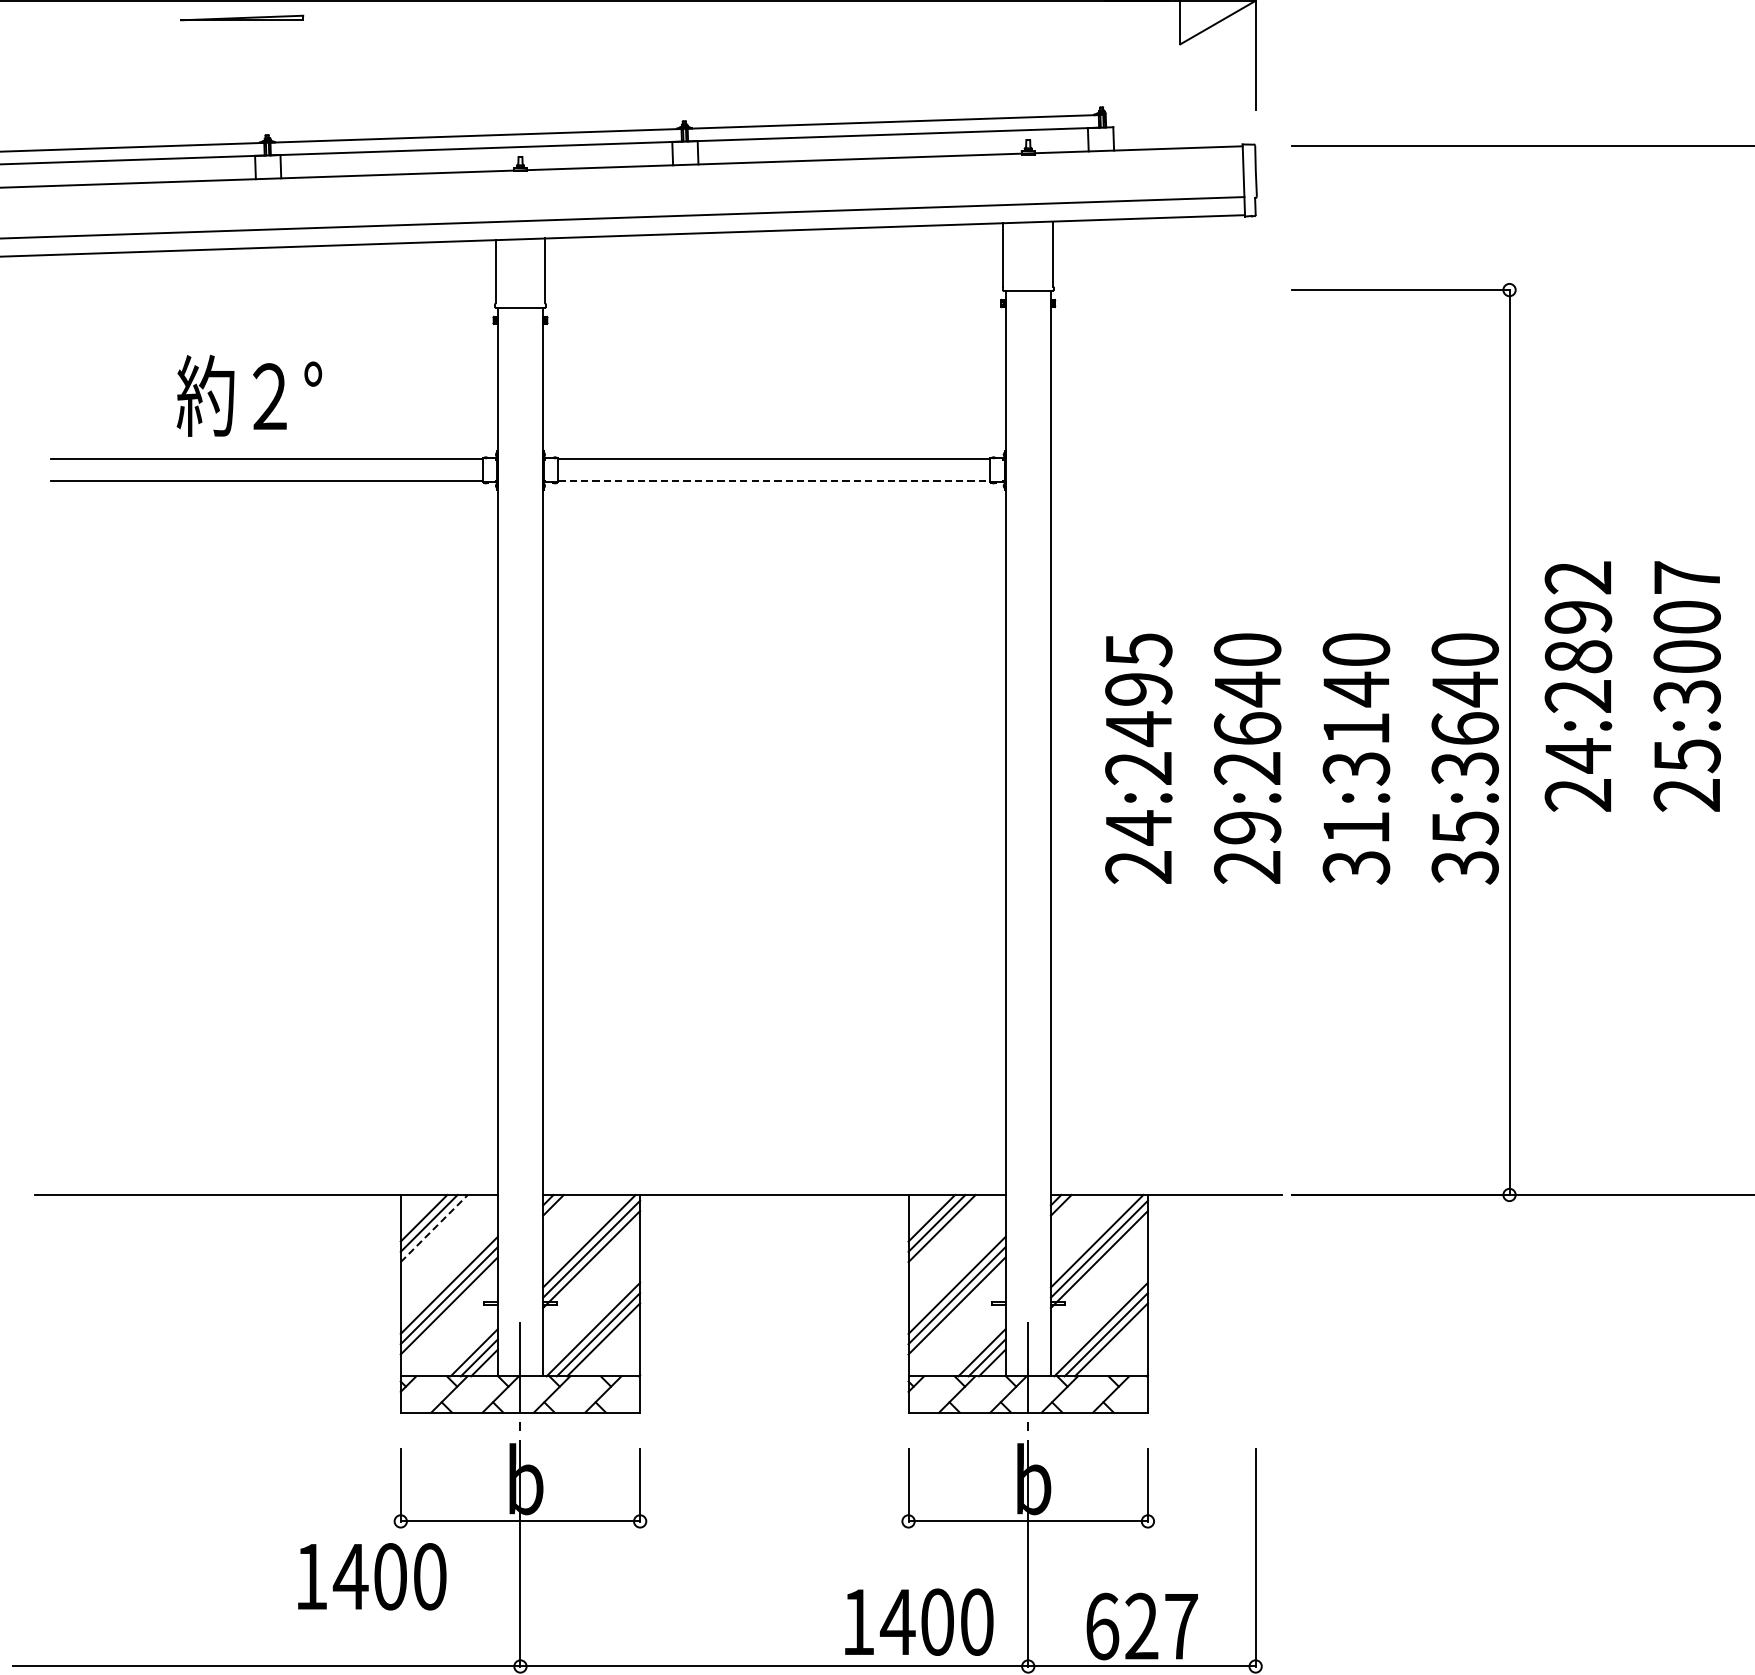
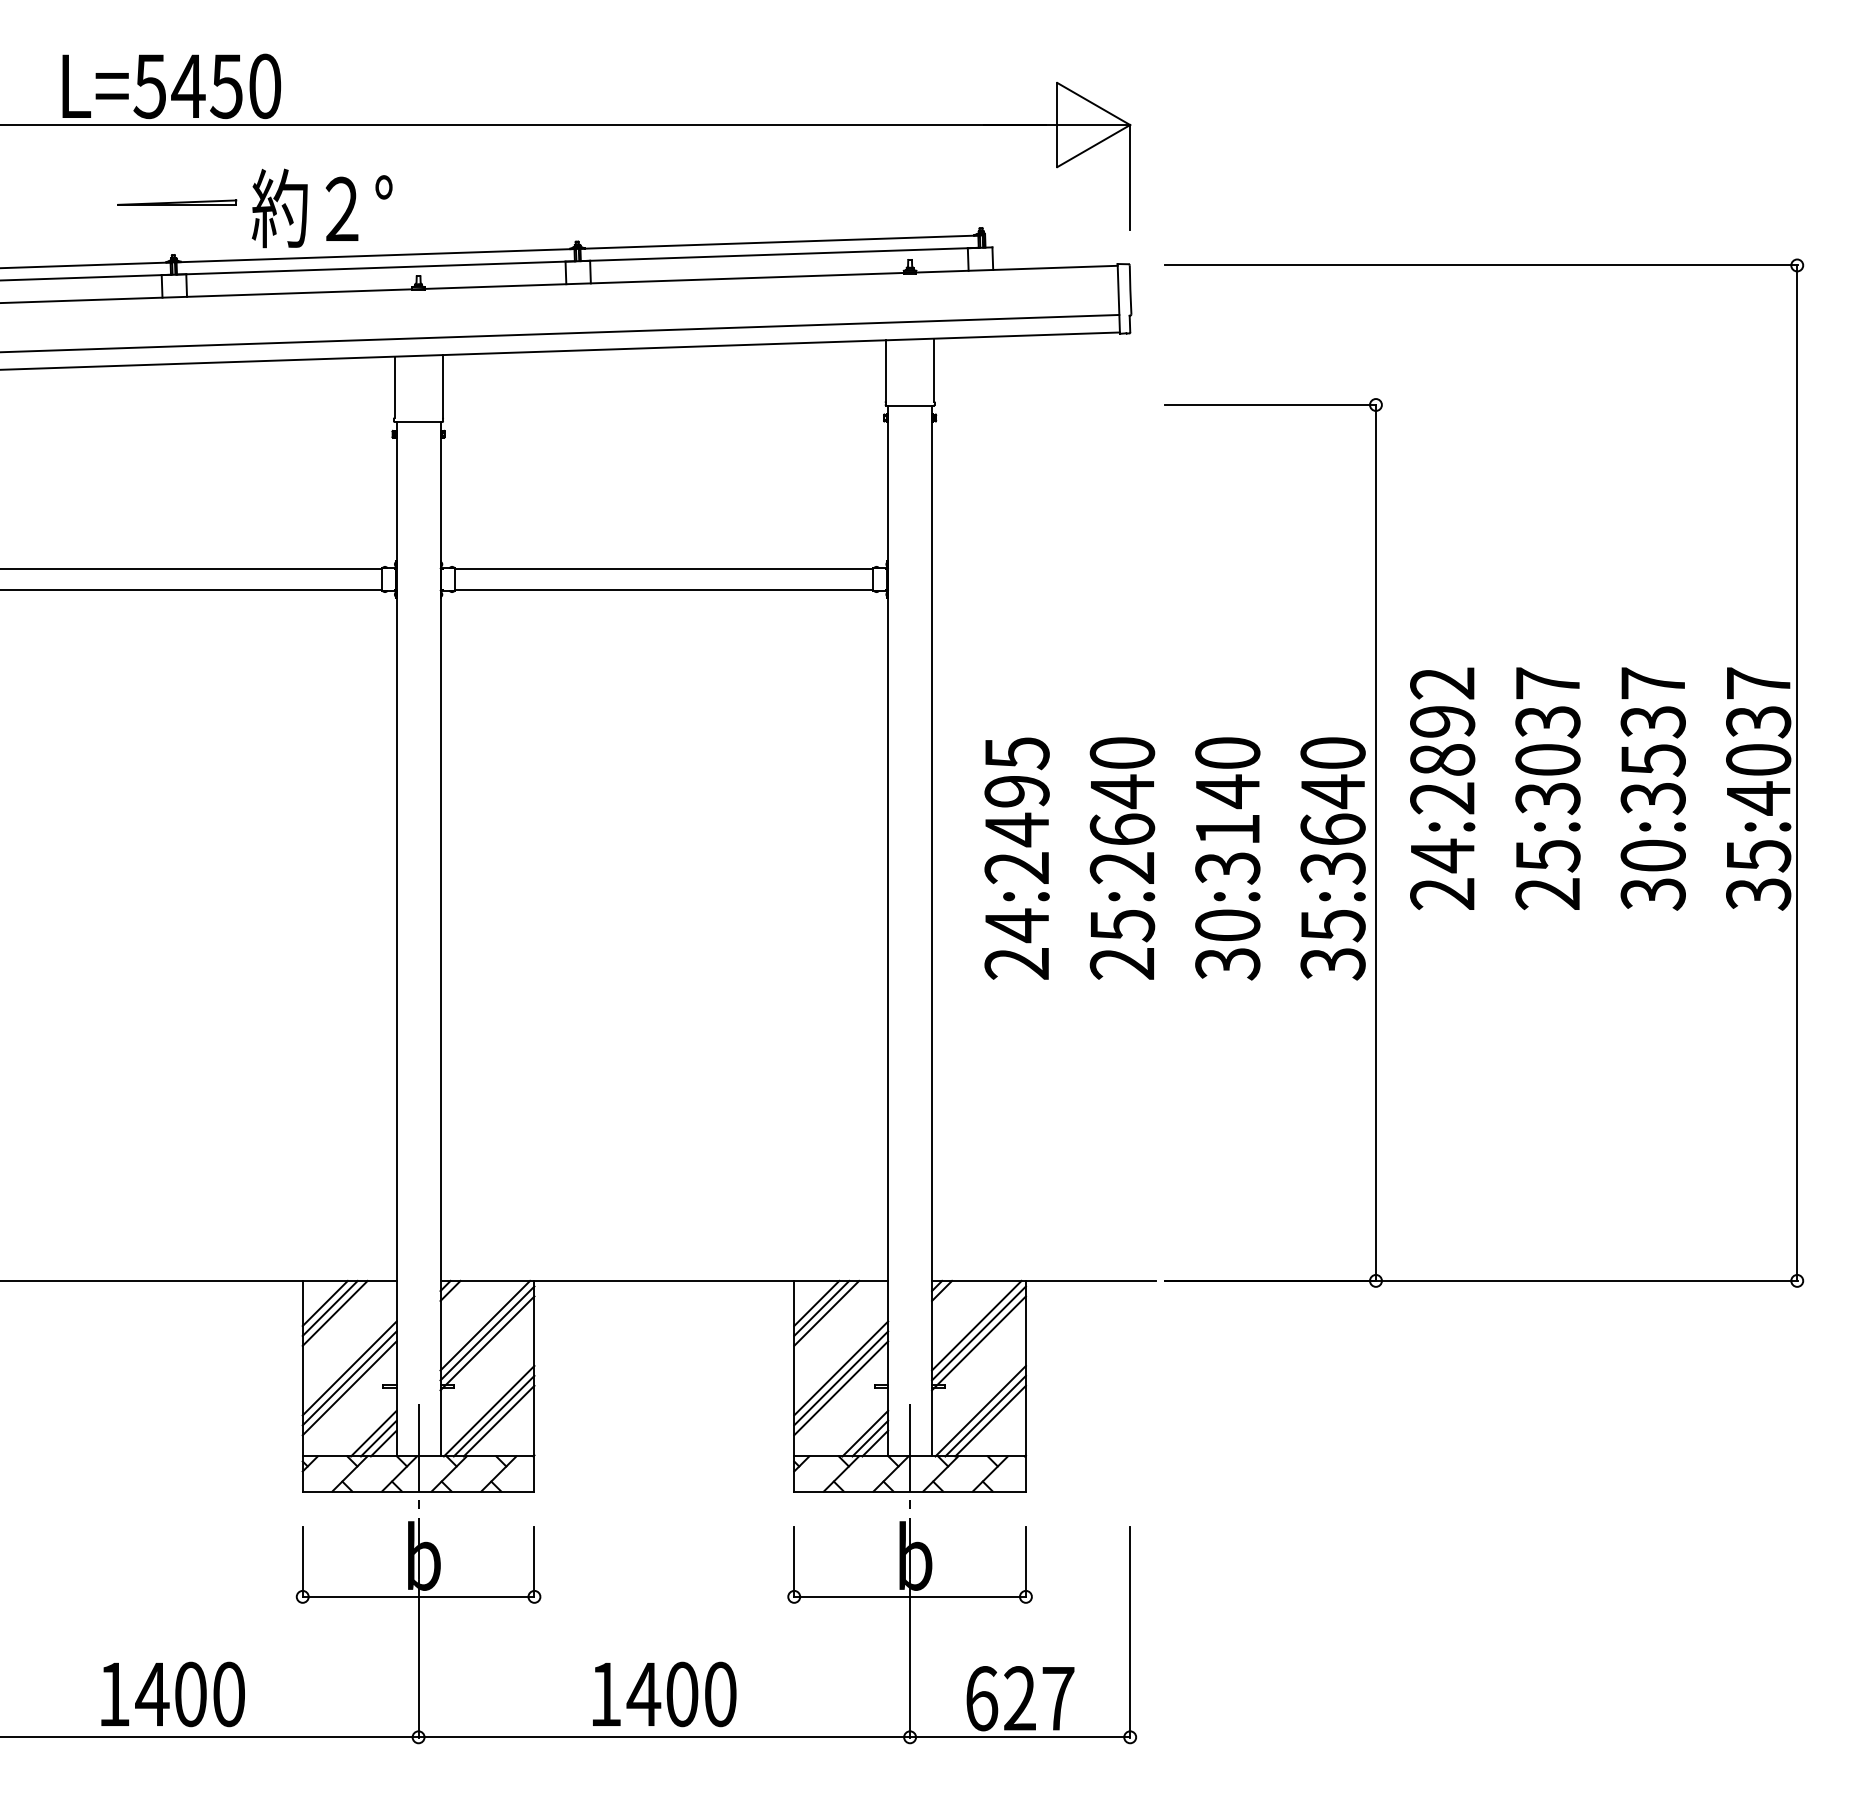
part: (242, 17) -> (177, 202), moved
text: (248, 395) -> (321, 208), moved
line: (774, 481) -> (664, 590), dashed -> solid
text: (1686, 617) -> (1547, 721), 25:3007 -> 25:3037
text: (1356, 826) -> (1227, 924), 31:3140 -> 30:3140
text: (1247, 828) -> (1122, 926), 29:2640 -> 25:2640
line: (434, 1228) -> (335, 1313), dashed -> solid
text: (371, 1576) -> (172, 1694), moved
text: (919, 1622) -> (664, 1694), moved

